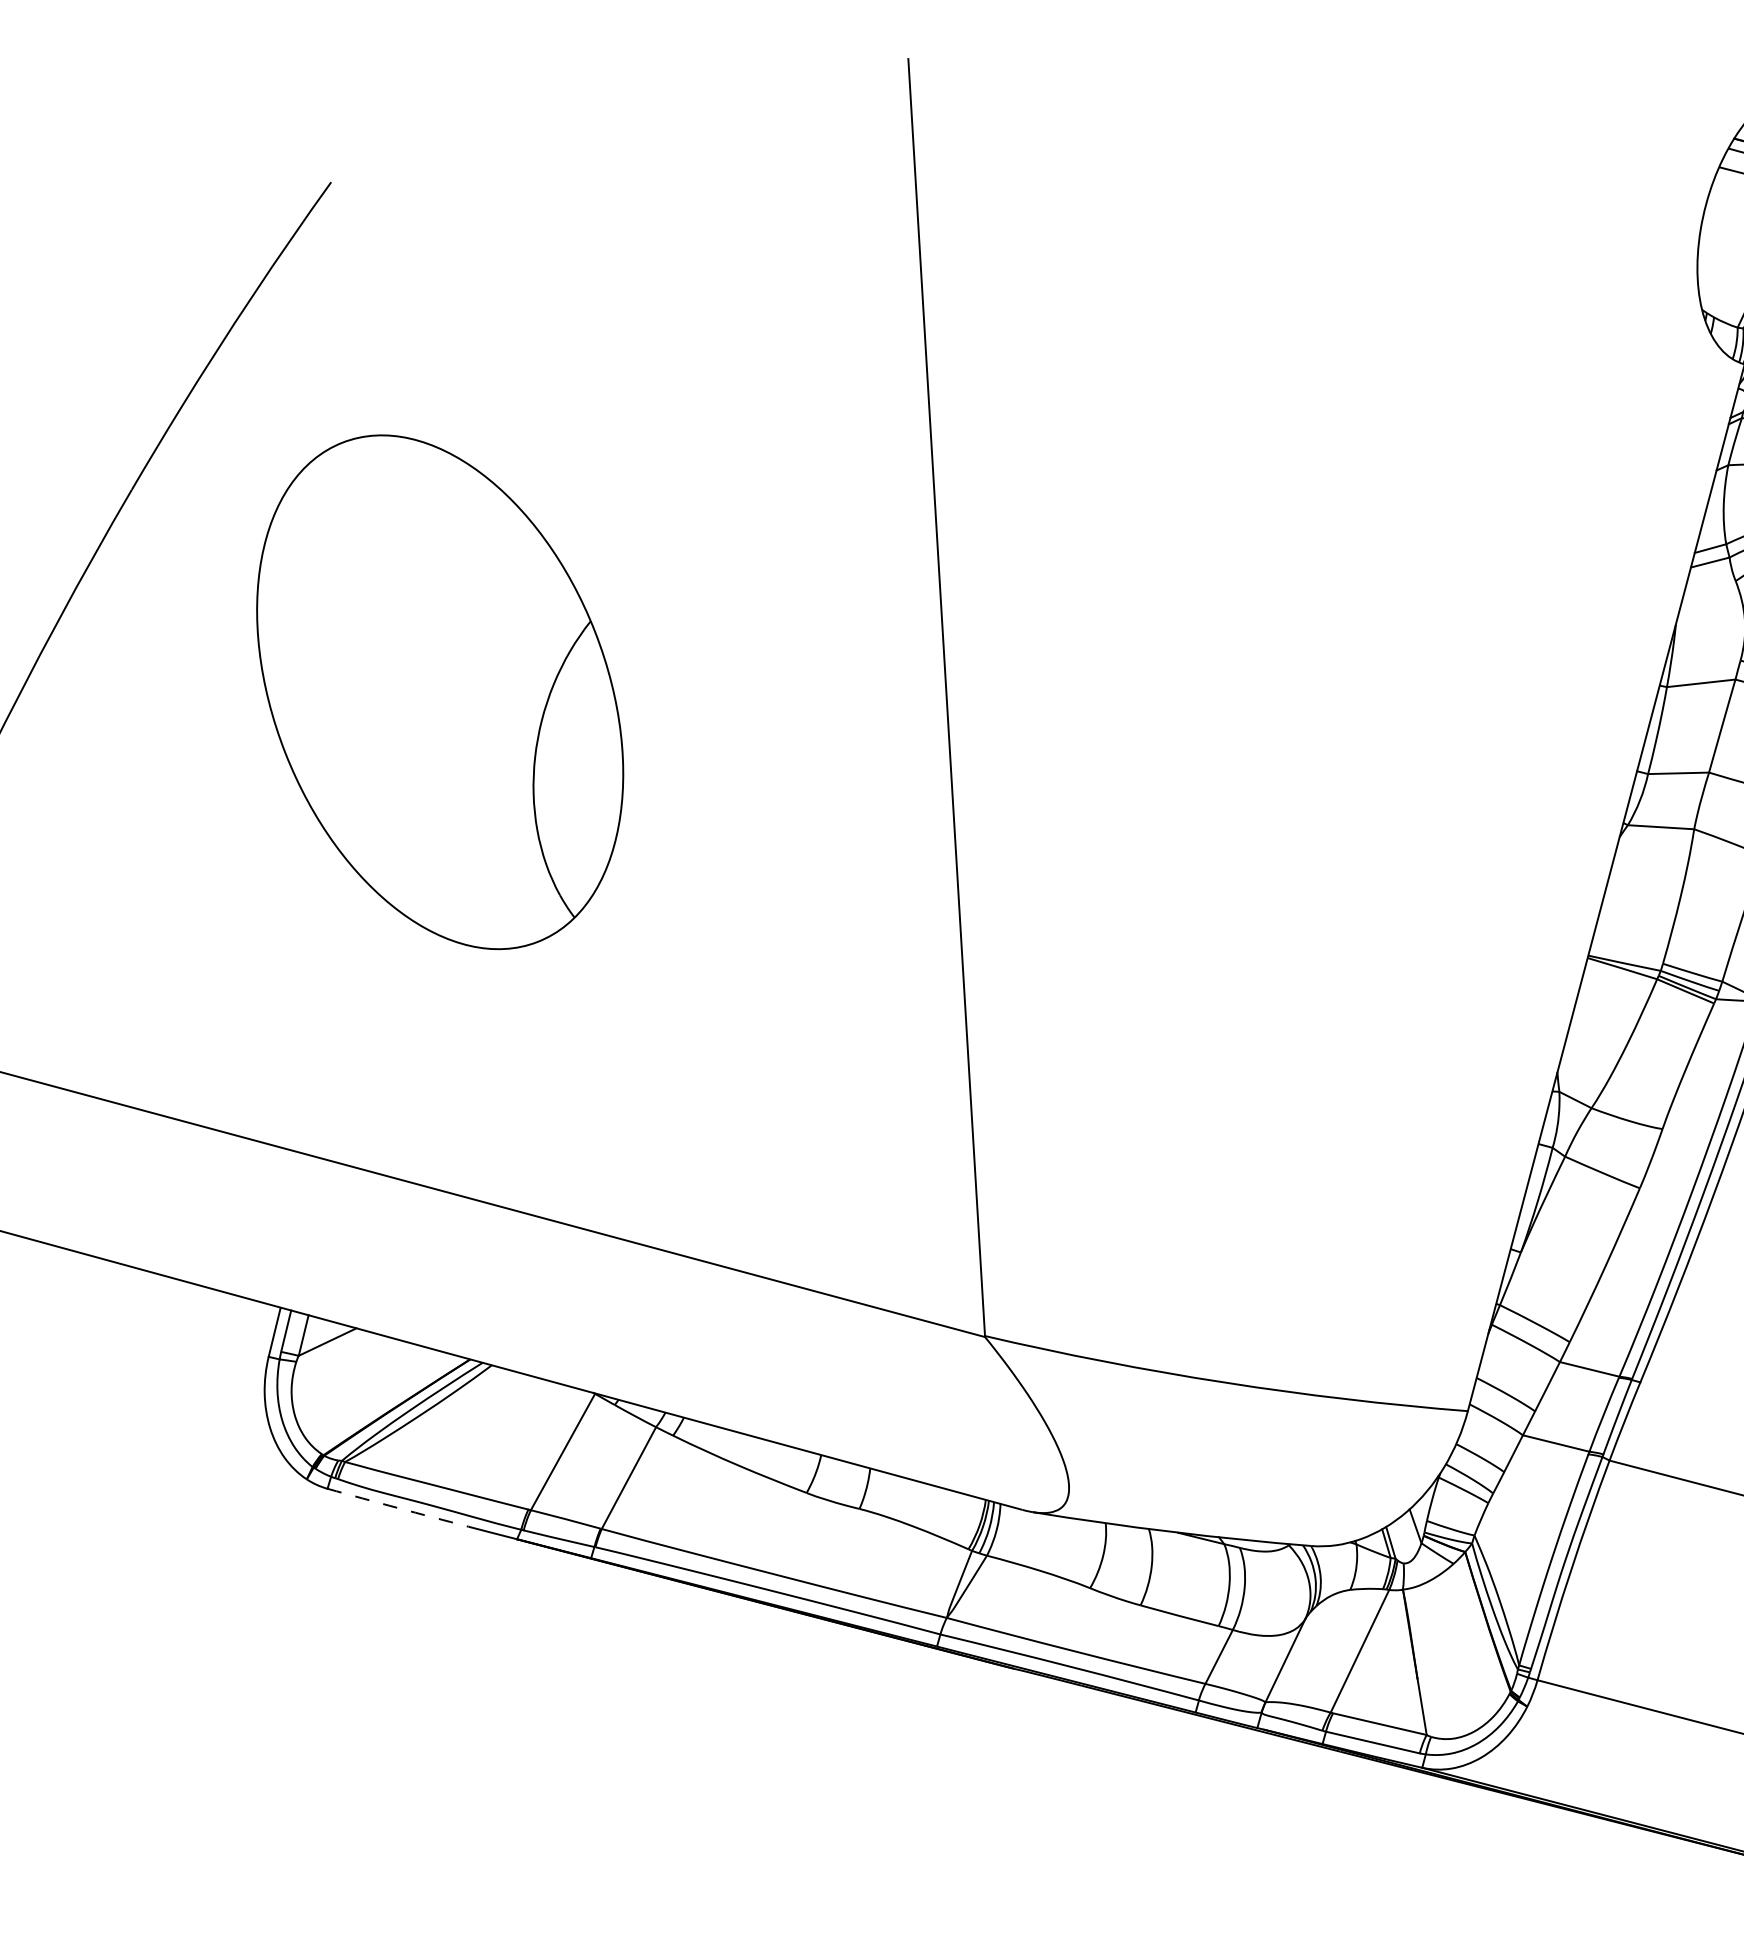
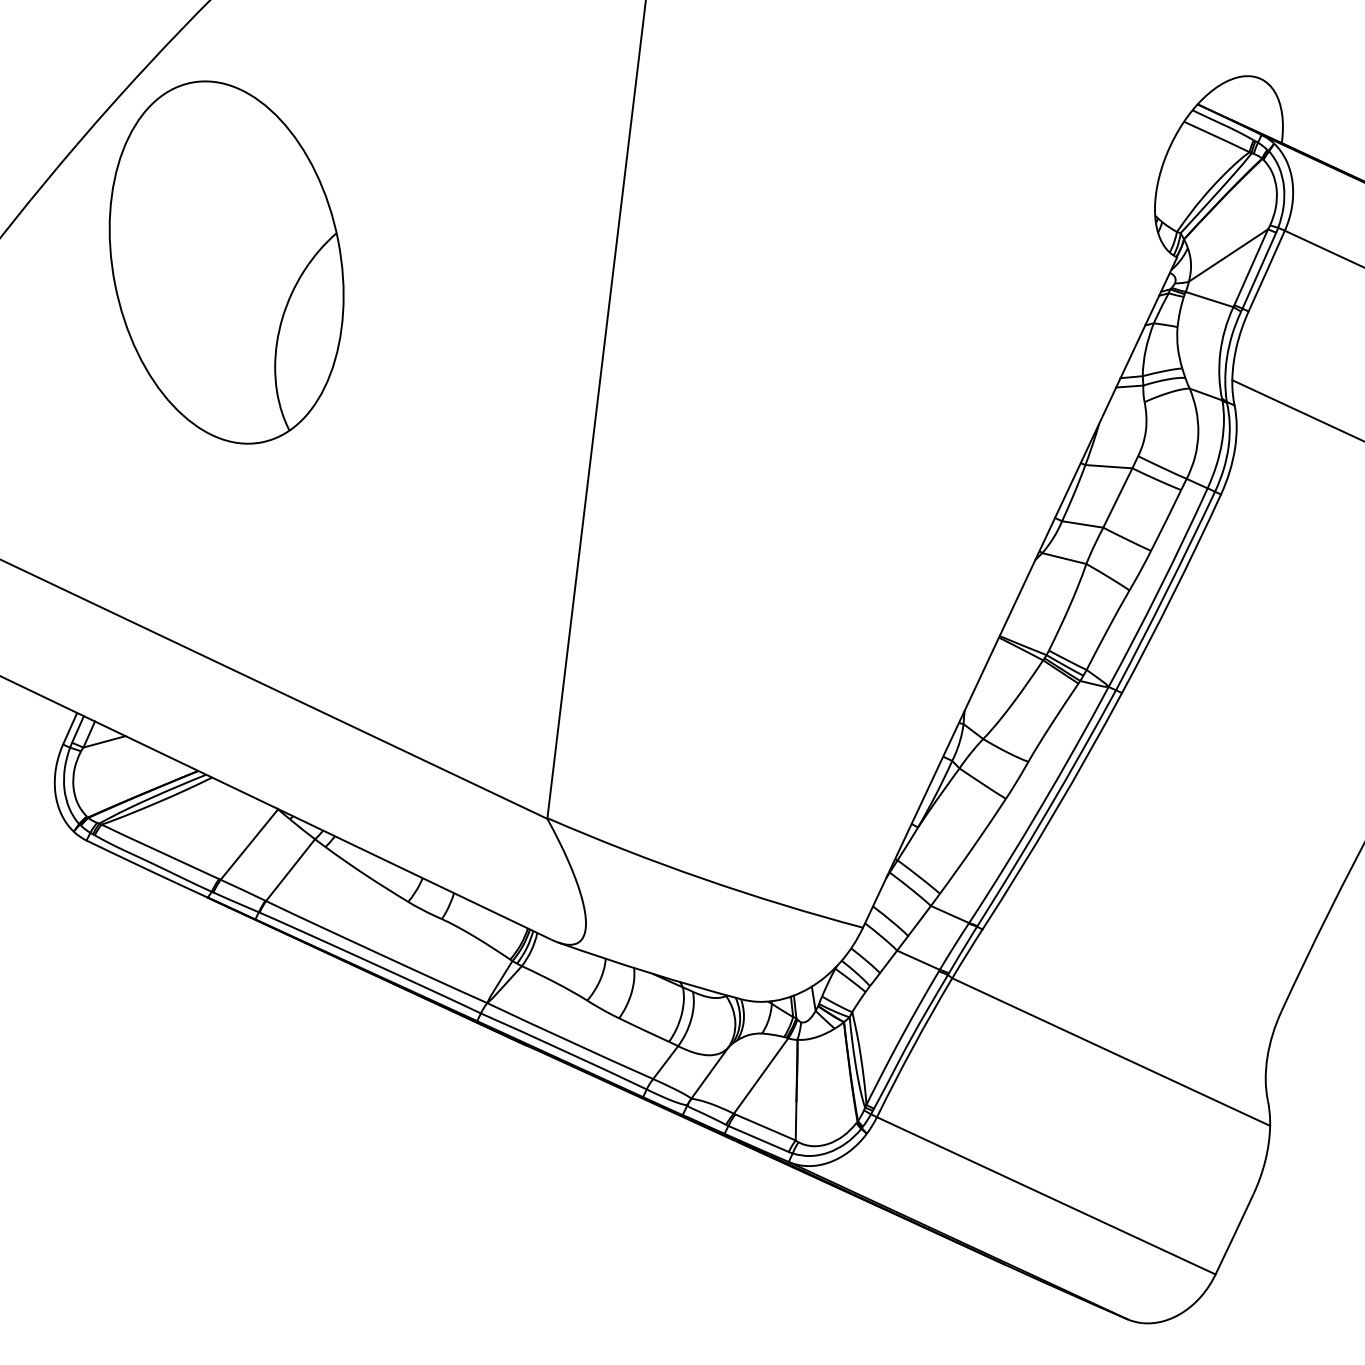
part: (439, 692) -> (226, 262), moved
arc: (397, 1508) -> (131, 862), dashed -> solid

